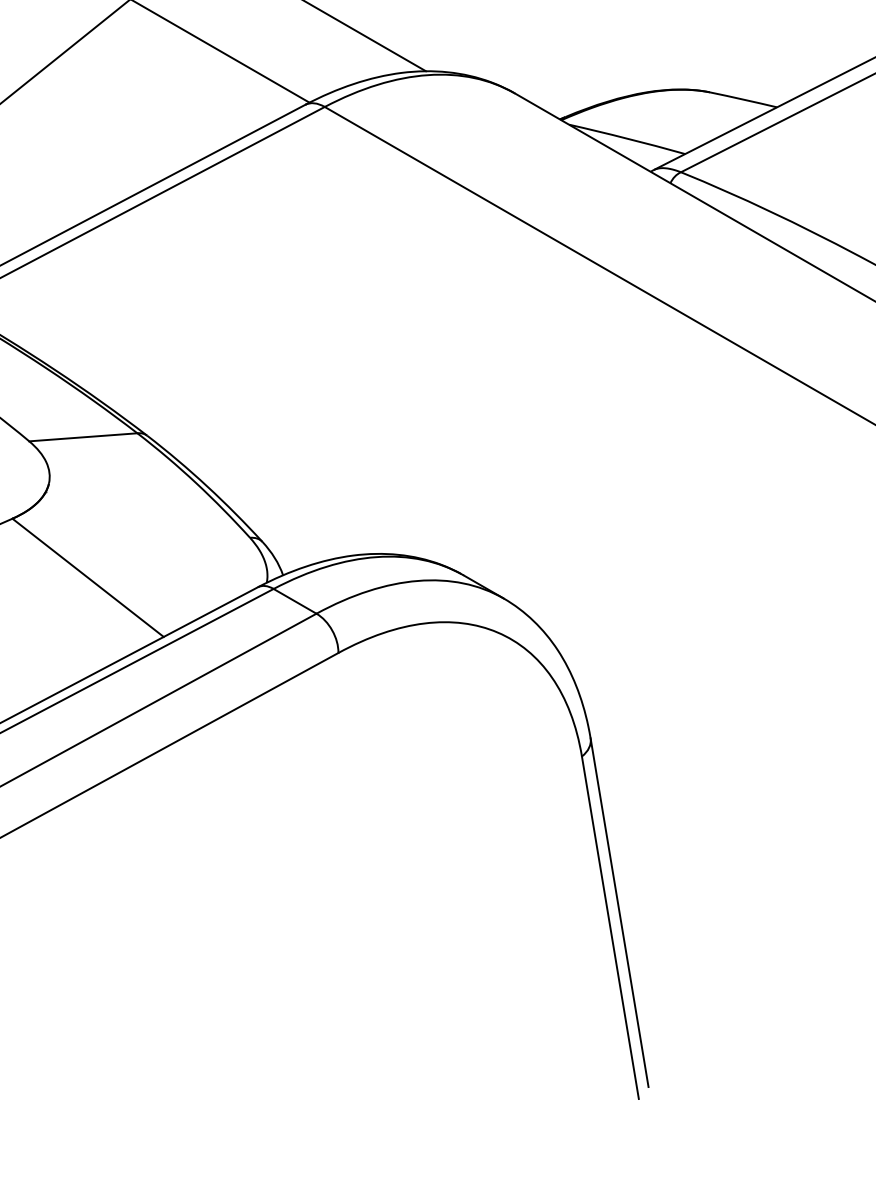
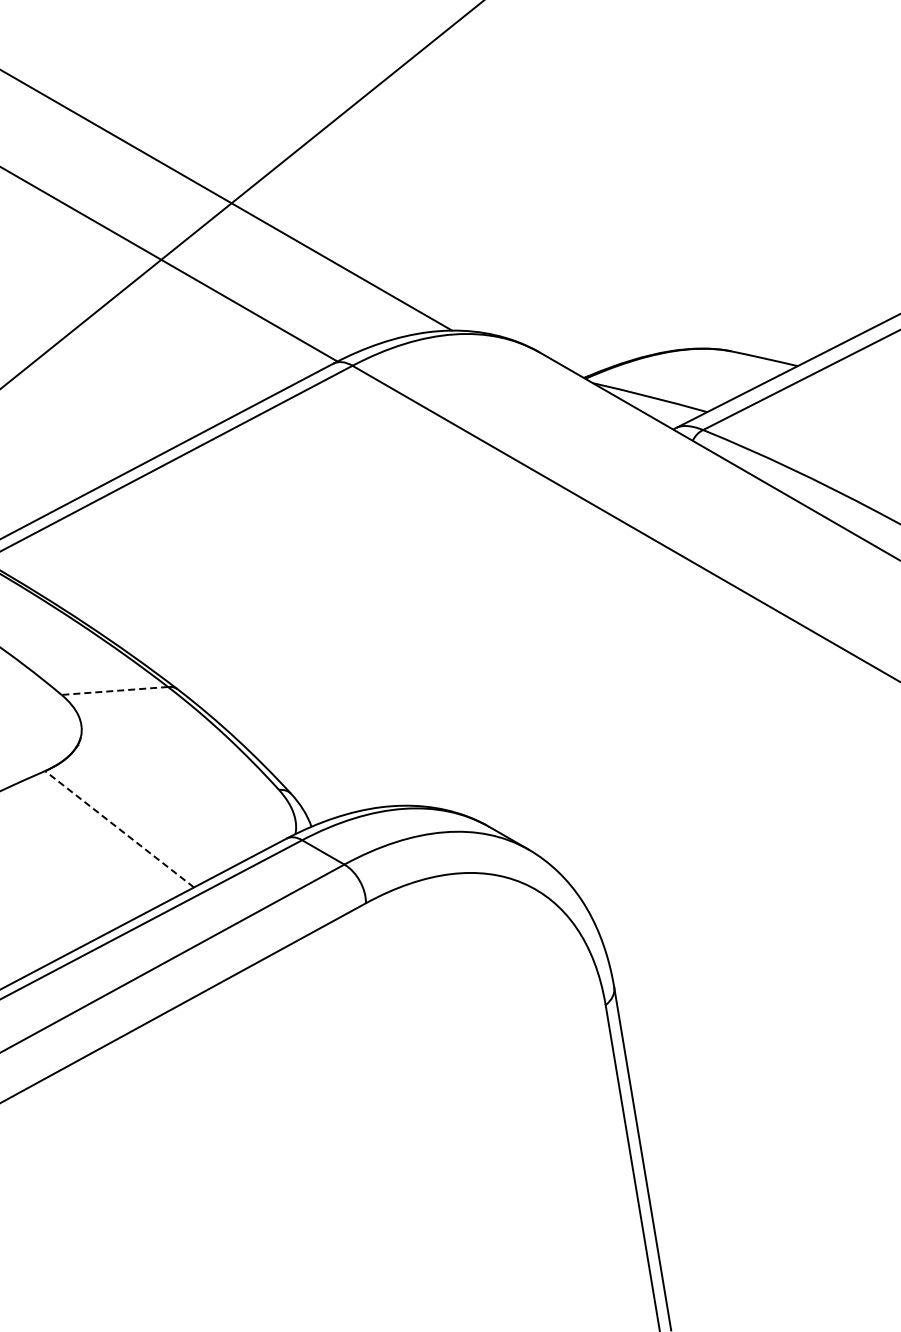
line: (82, 437) -> (114, 691), solid -> dashed
line: (88, 578) -> (119, 829), solid -> dashed

